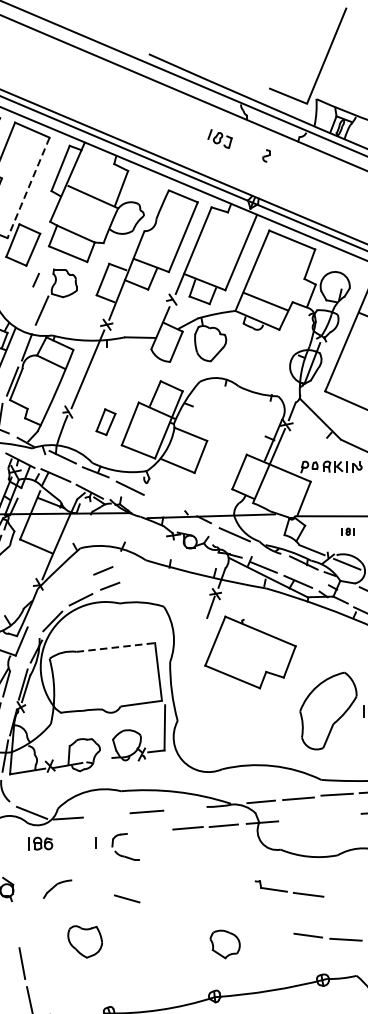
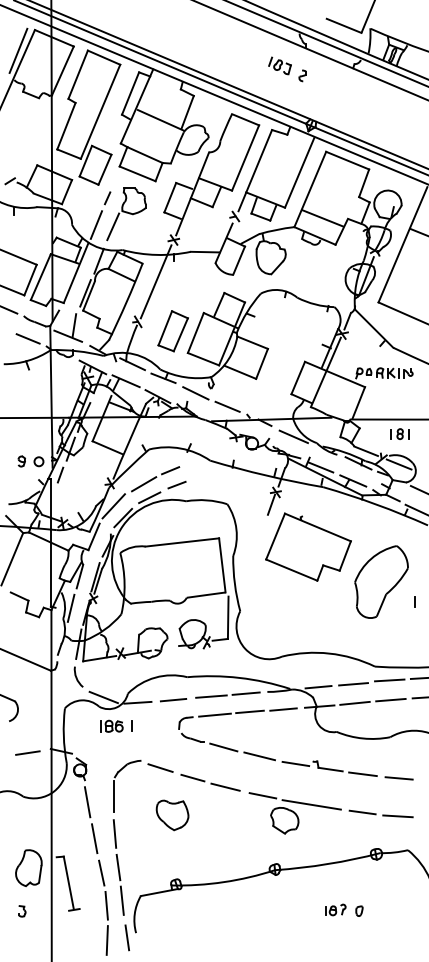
part: (266, 155) -> (302, 75), moved
line: (28, 188) -> (100, 112), dashed -> solid
line: (24, 308) -> (96, 224), added
part: (105, 422) -> (172, 331), size x1.67
line: (164, 502) -> (227, 406), added
part: (347, 531) -> (399, 433), size x1.67
line: (75, 585) -> (144, 484), added
line: (42, 609) -> (113, 506), added
line: (116, 647) -> (182, 542), dashed -> solid
part: (328, 710) -> (381, 581), moved
line: (183, 808) -> (245, 693), added
line: (106, 815) -> (173, 699), added
line: (337, 815) -> (390, 699), added
line: (299, 818) -> (354, 702), added
line: (150, 831) -> (214, 714), added
line: (95, 842) -> (131, 725), moved
line: (159, 866) -> (223, 747), added
line: (198, 875) -> (259, 756), added
line: (236, 883) -> (295, 763), added
line: (92, 887) -> (160, 767), added
line: (346, 899) -> (398, 778), added
line: (161, 907) -> (225, 786), added
line: (201, 917) -> (262, 795), added
line: (42, 918) -> (113, 796), added
line: (14, 924) -> (87, 802), added
line: (253, 927) -> (311, 804), added
part: (85, 942) -> (172, 815), moved
line: (43, 958) -> (114, 833), added
line: (47, 994) -> (118, 867), added

